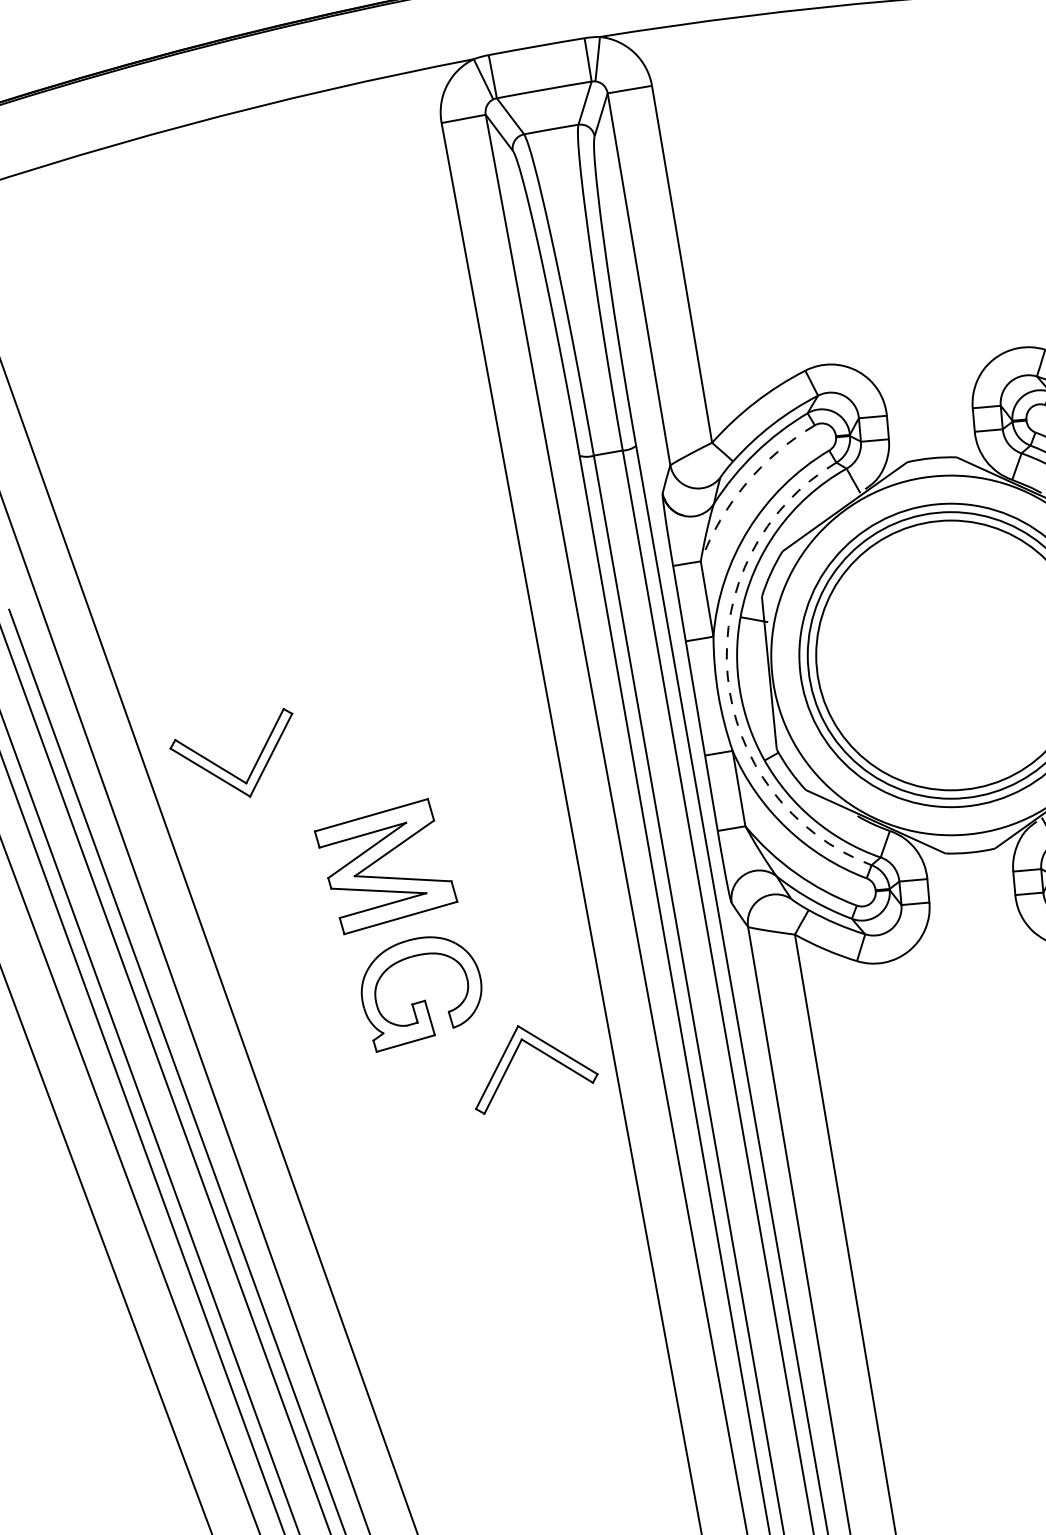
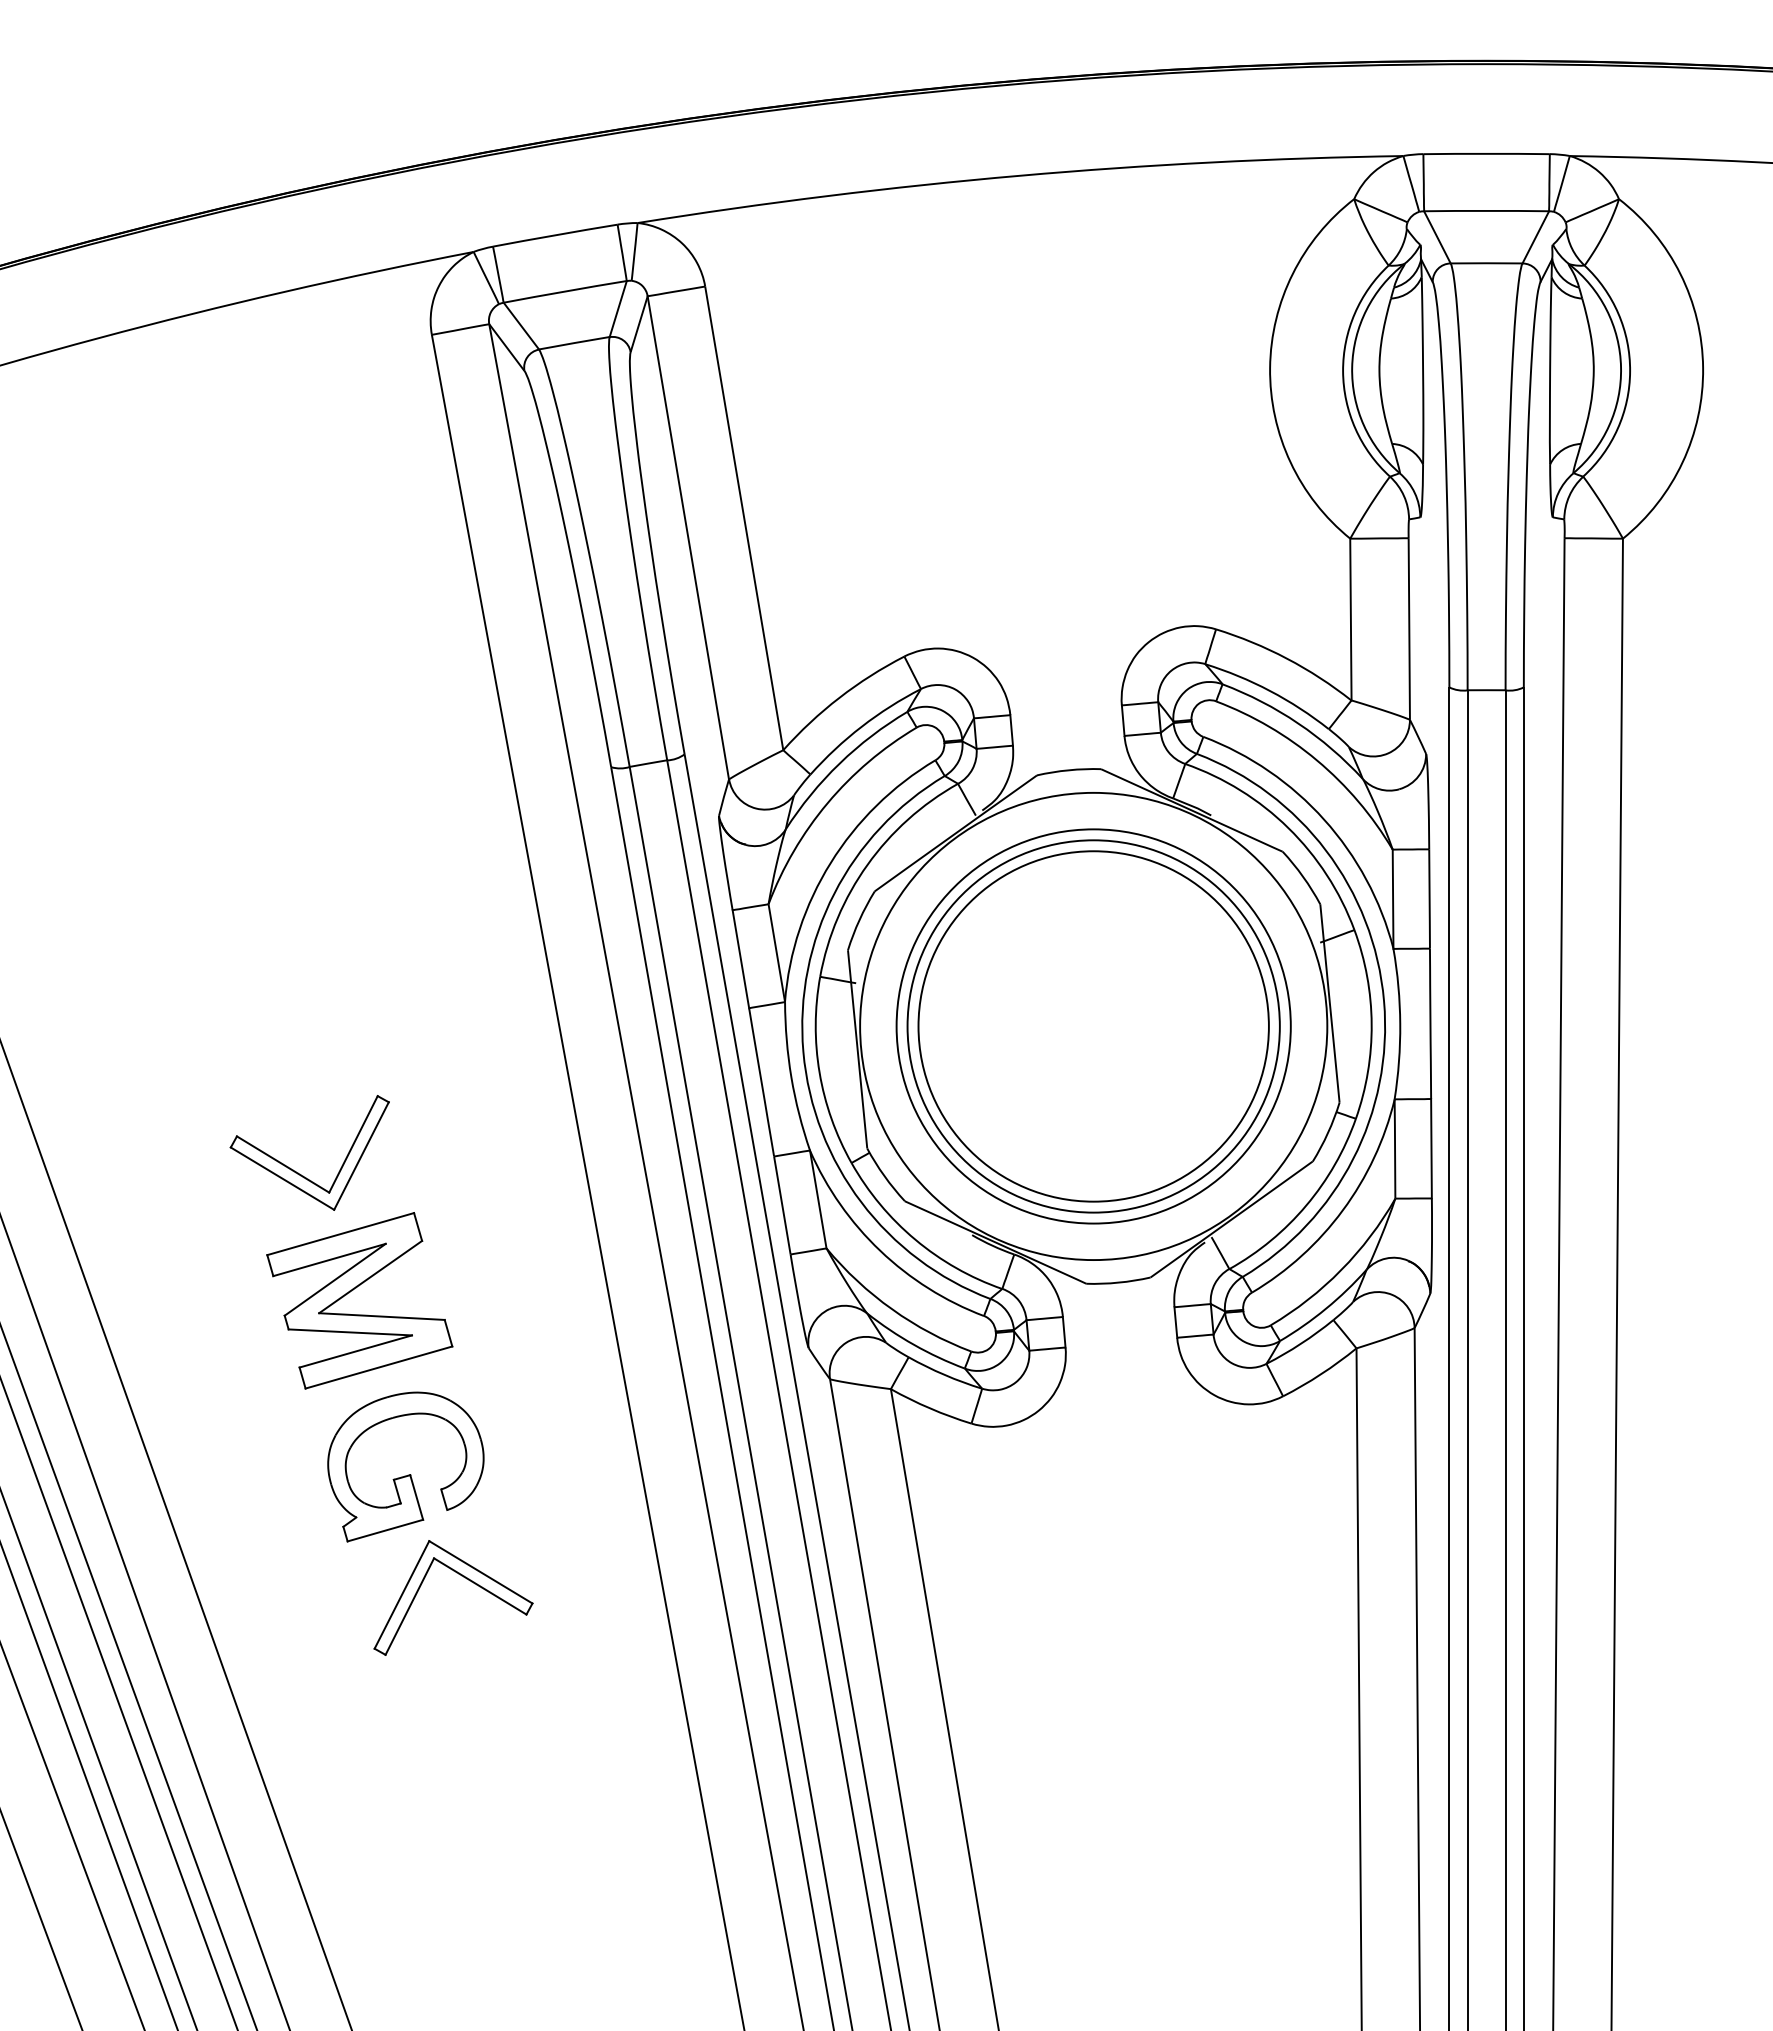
arc: (746, 483) -> (827, 803), dashed -> solid
arc: (727, 674) -> (803, 1051), dashed -> solid
part: (222, 767) -> (298, 1172), moved
part: (546, 1055) -> (466, 1579), moved

